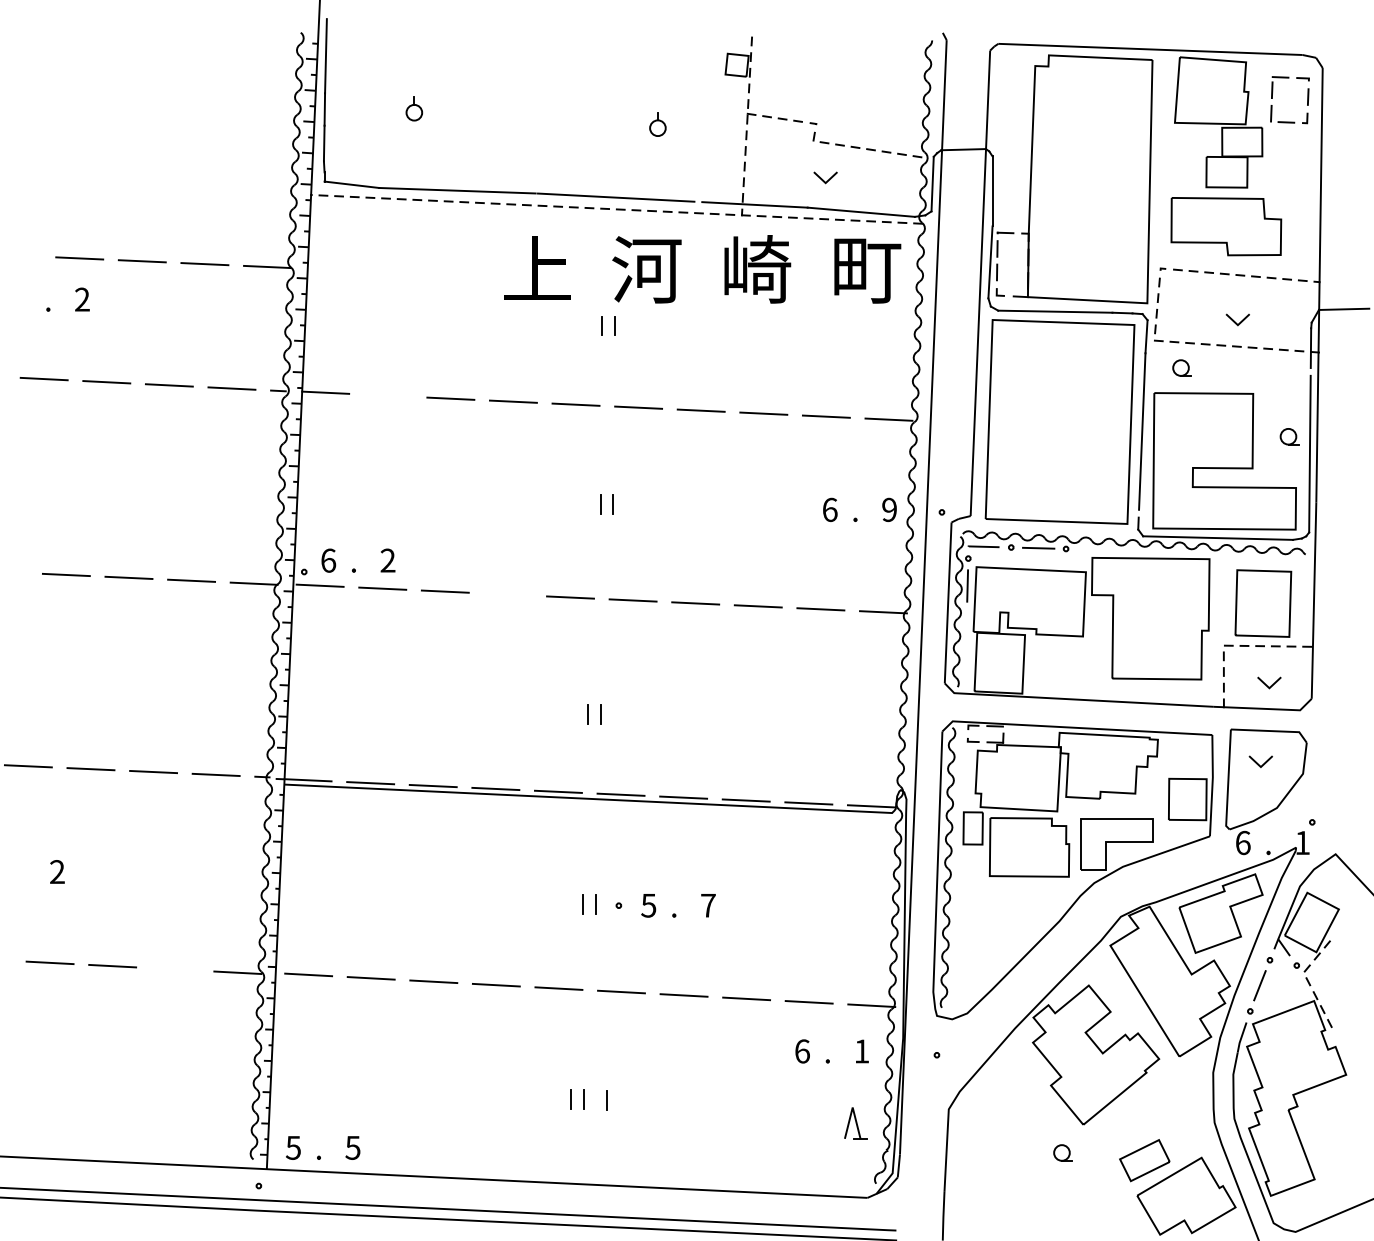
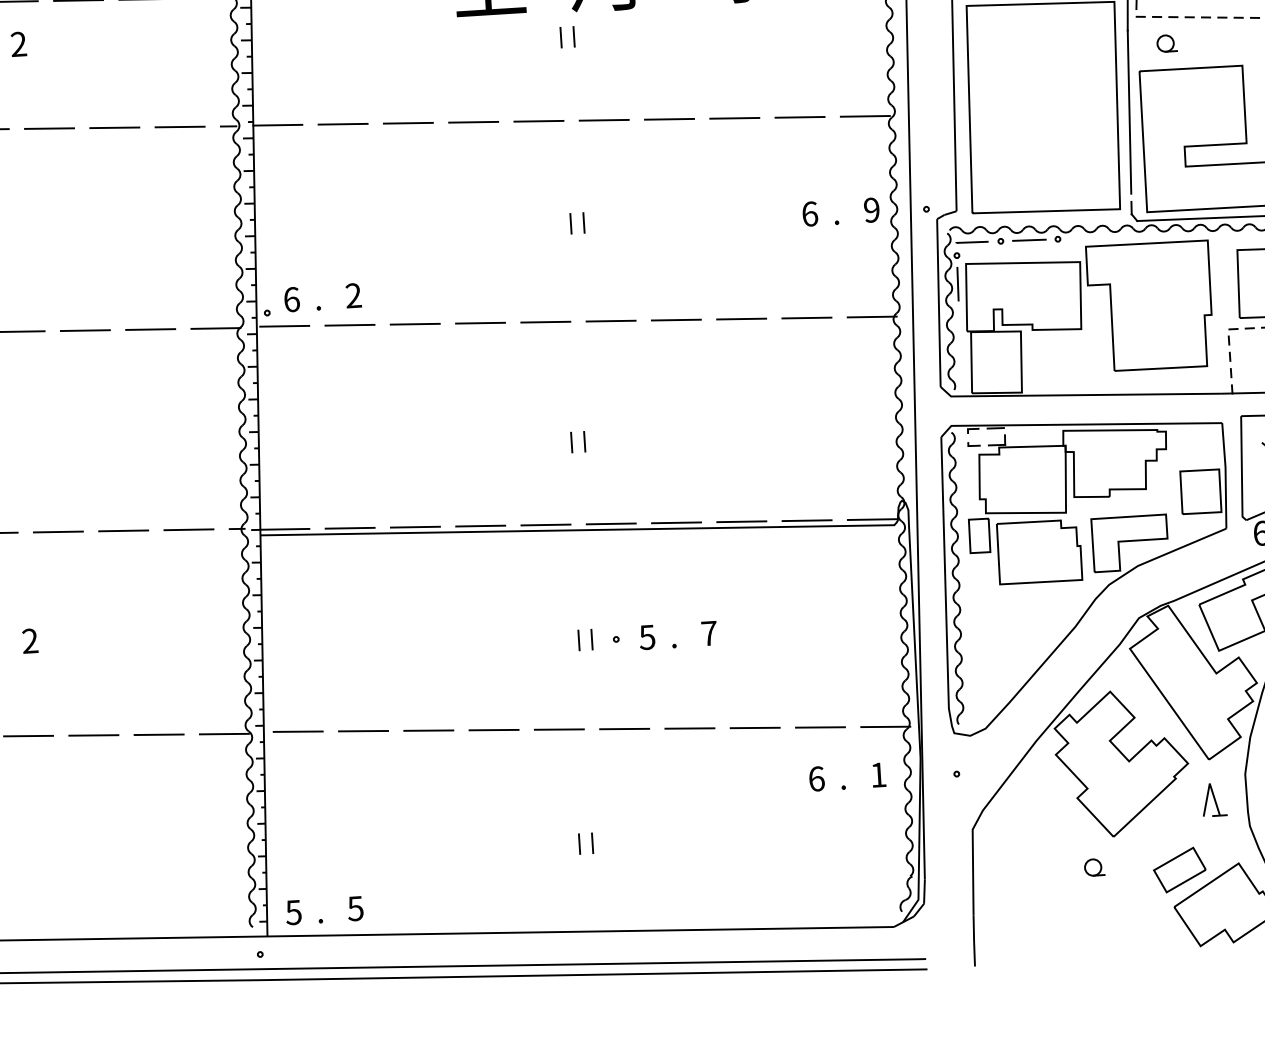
line: (387, 395) -> (342, 124), added
line: (507, 594) -> (480, 323), added
line: (174, 969) -> (158, 734), added
line: (606, 1100) -> (616, 842), removed
part: (855, 1123) -> (1213, 799), moved

